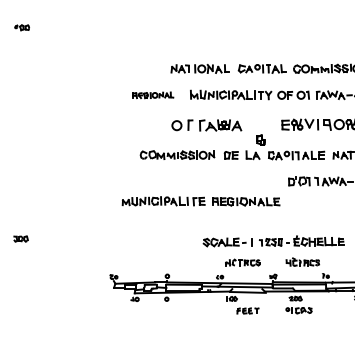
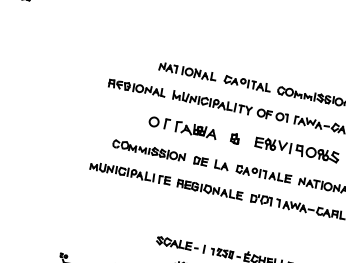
part: (152, 95) -> (136, 88), size x1.43
part: (260, 139) -> (234, 138), moved
part: (200, 201) -> (166, 180), moved

